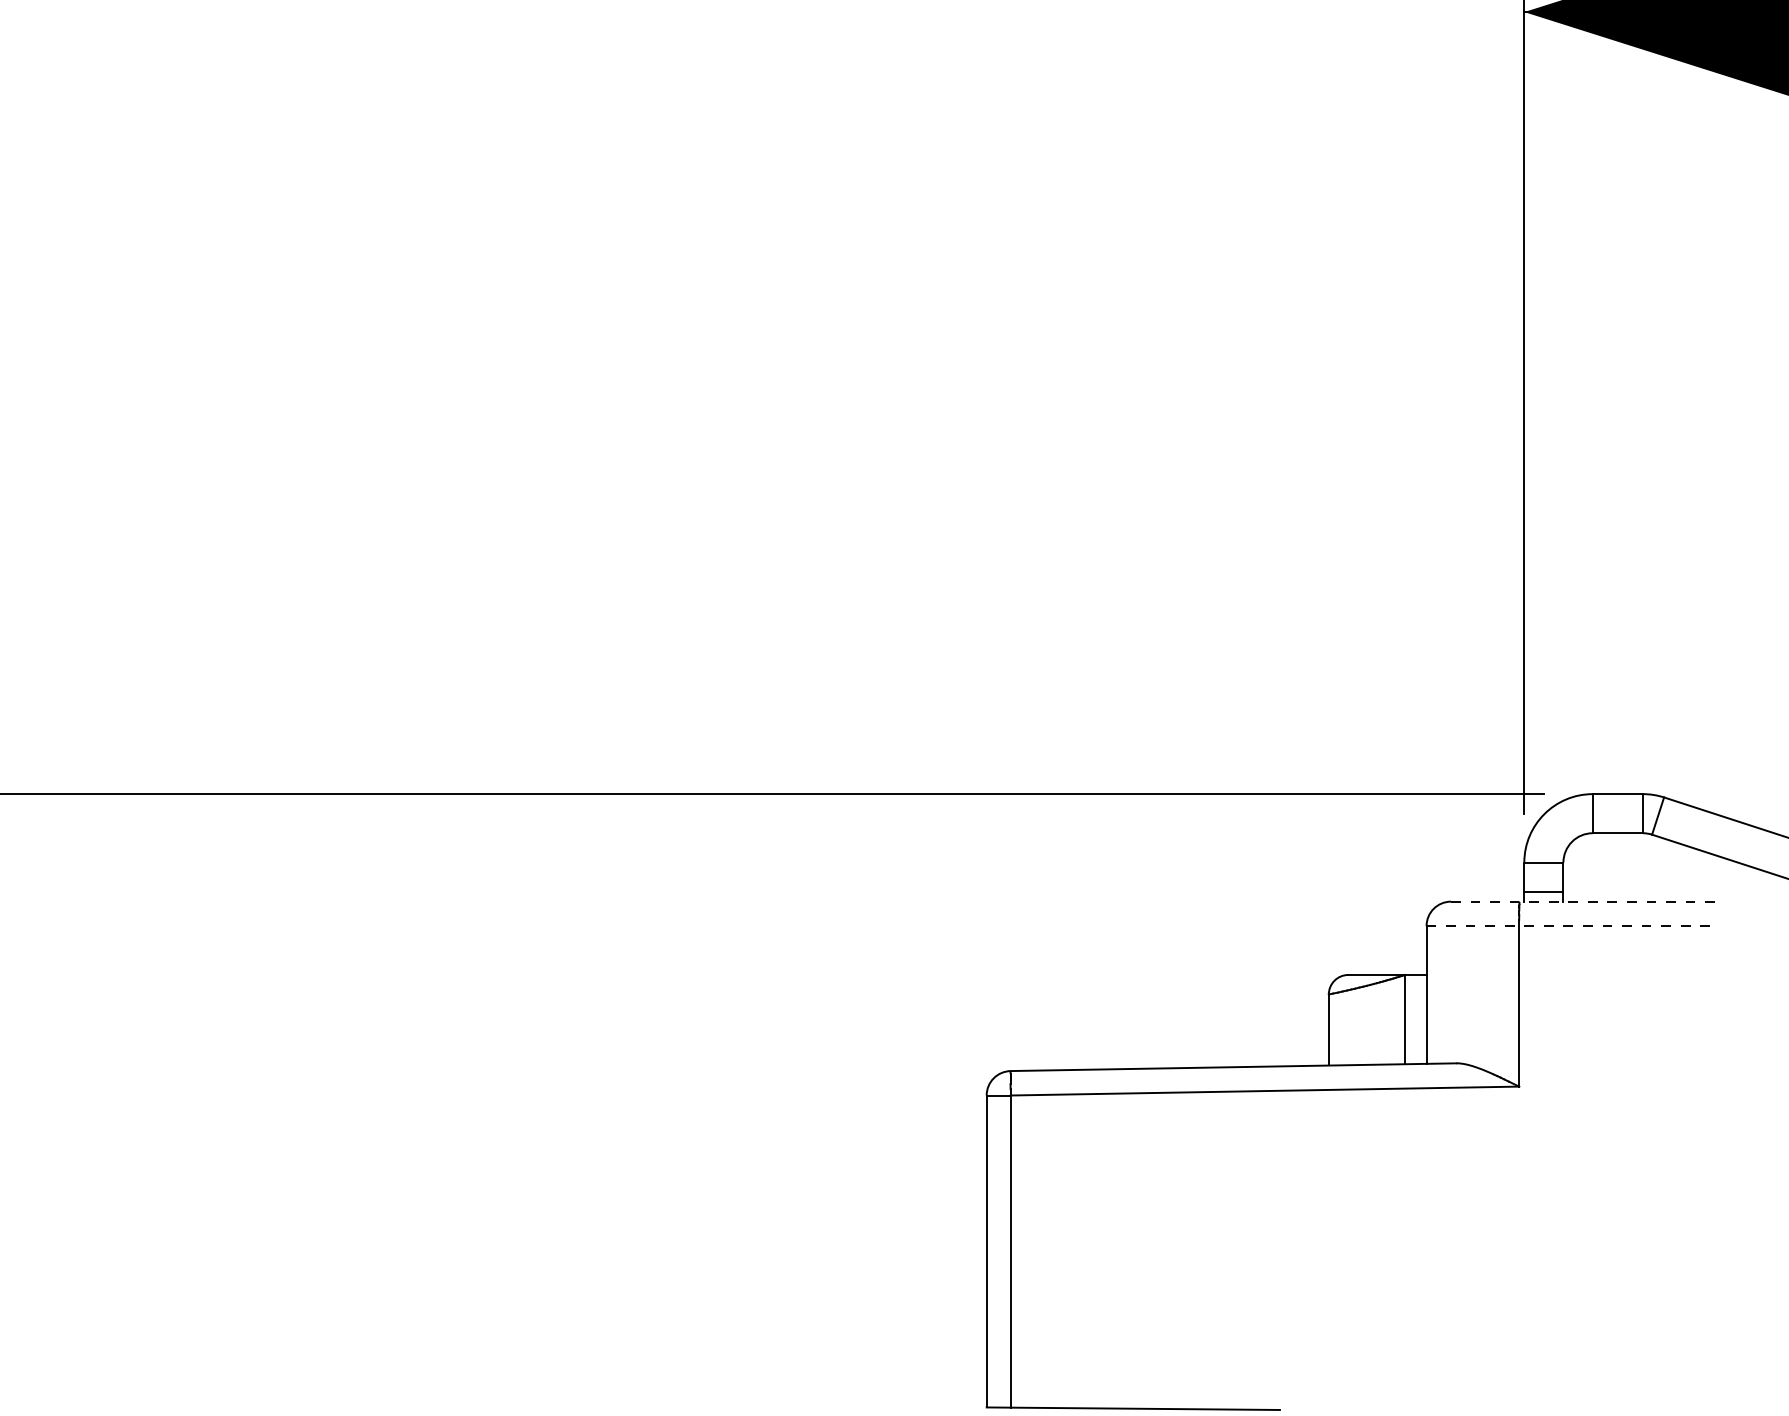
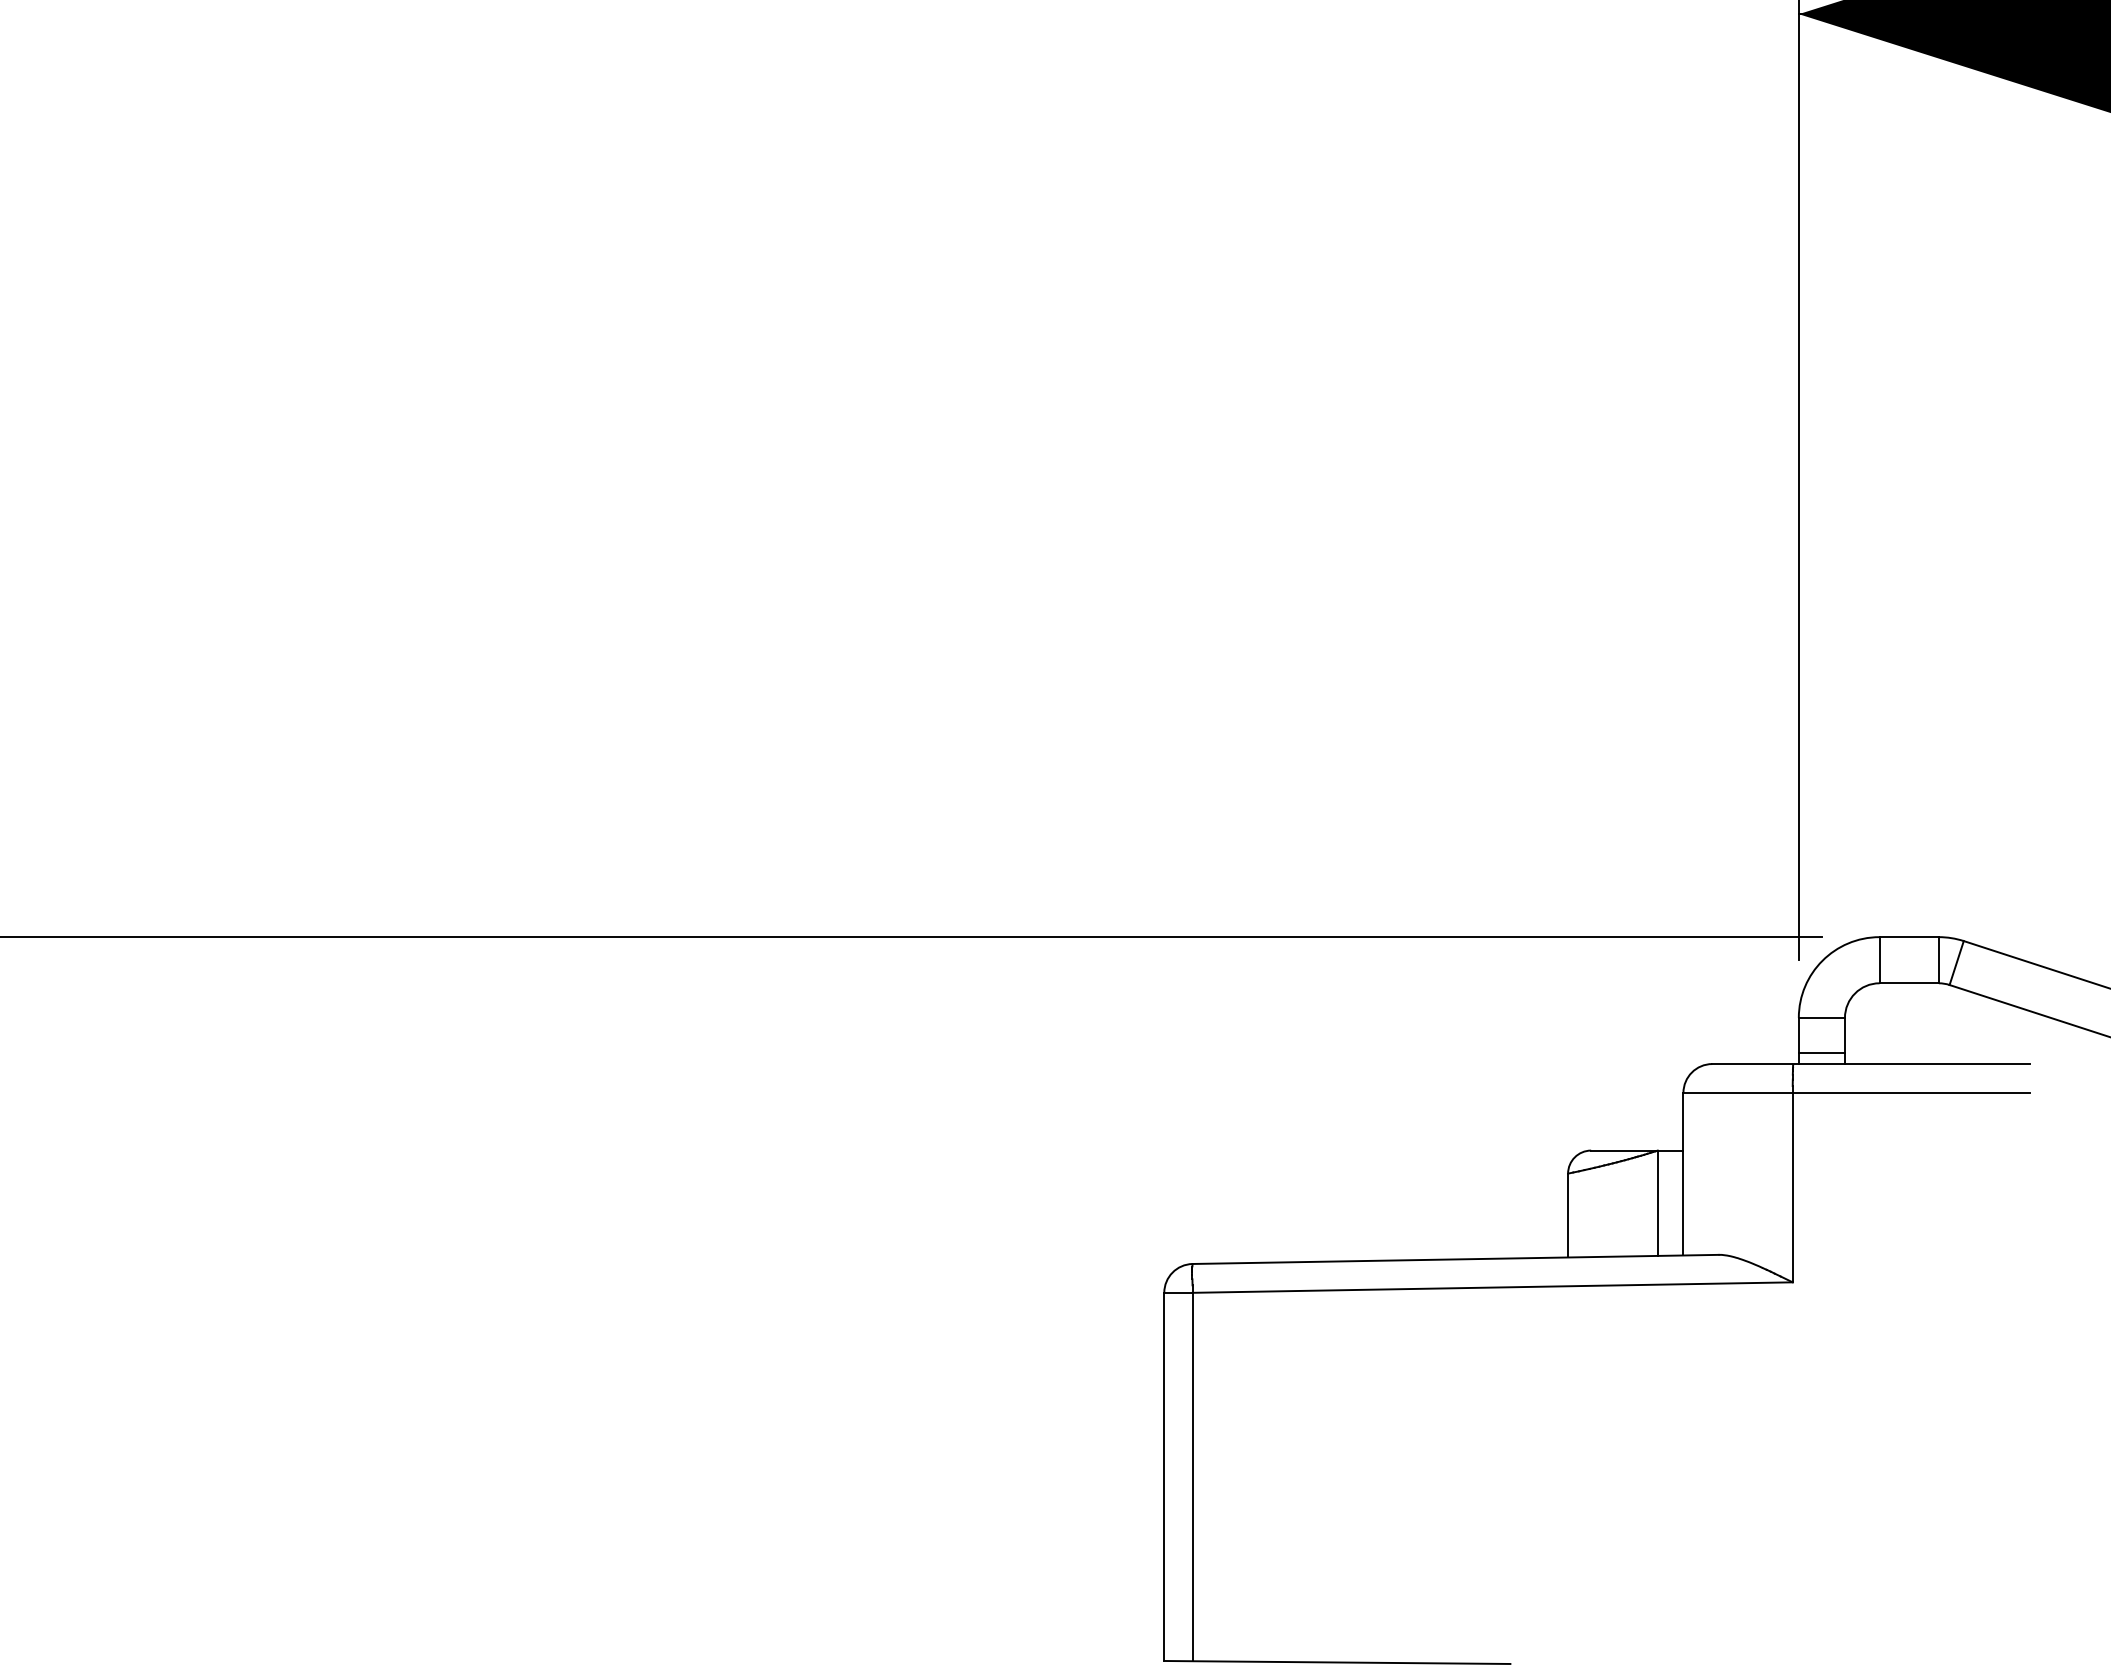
line: (1585, 901) -> (1871, 1063), dashed -> solid
line: (1573, 926) -> (1856, 1093), dashed -> solid

